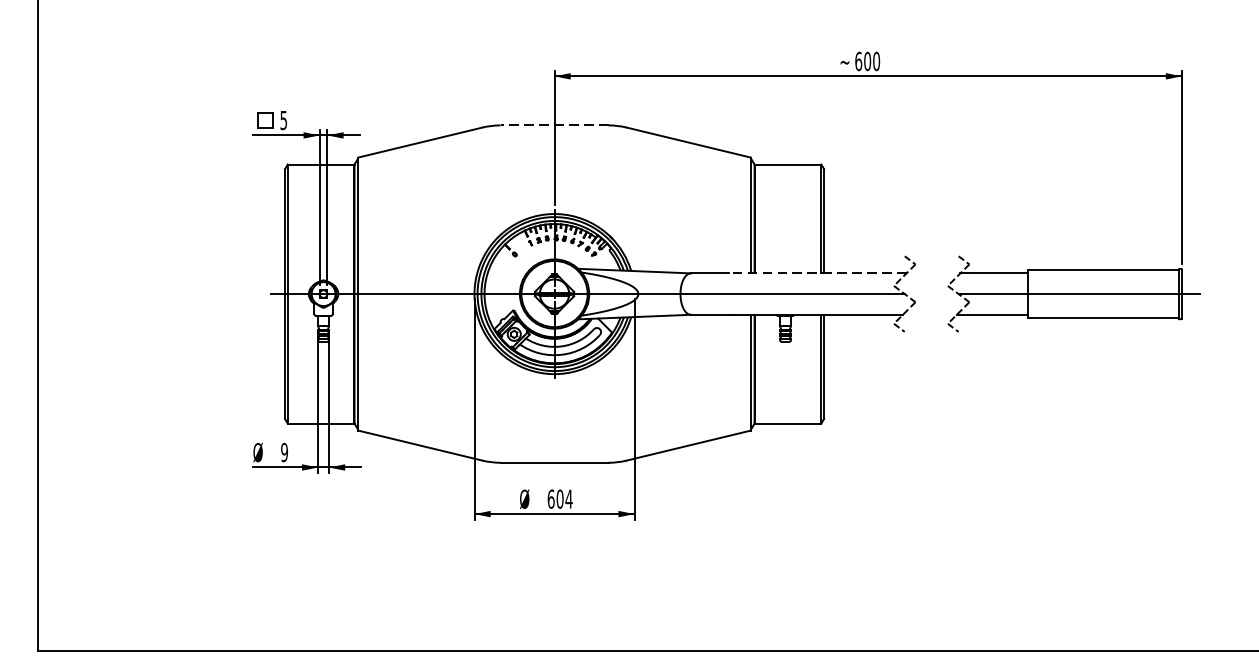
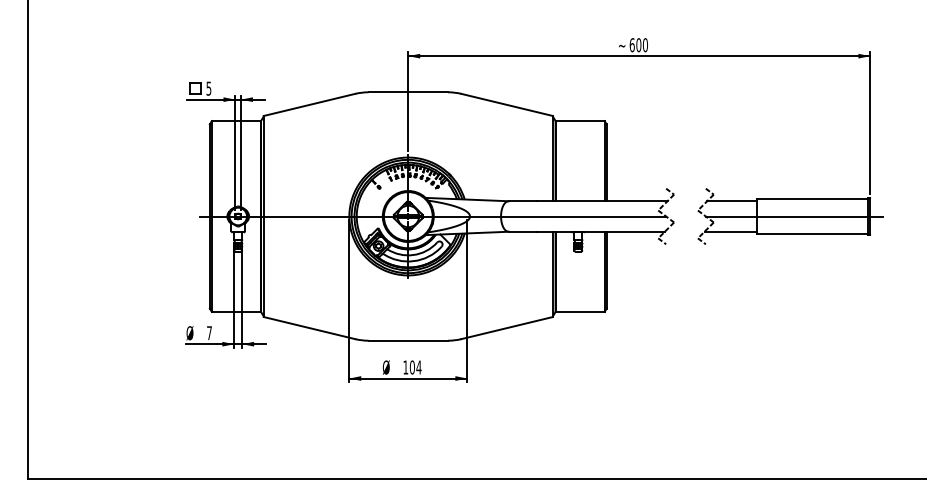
line: (554, 125) -> (408, 92), dashed -> solid
line: (816, 273) -> (601, 201), dashed -> solid
text: (284, 452) -> (209, 333), 9 -> 7
text: (550, 499) -> (405, 367), 604 -> 104

